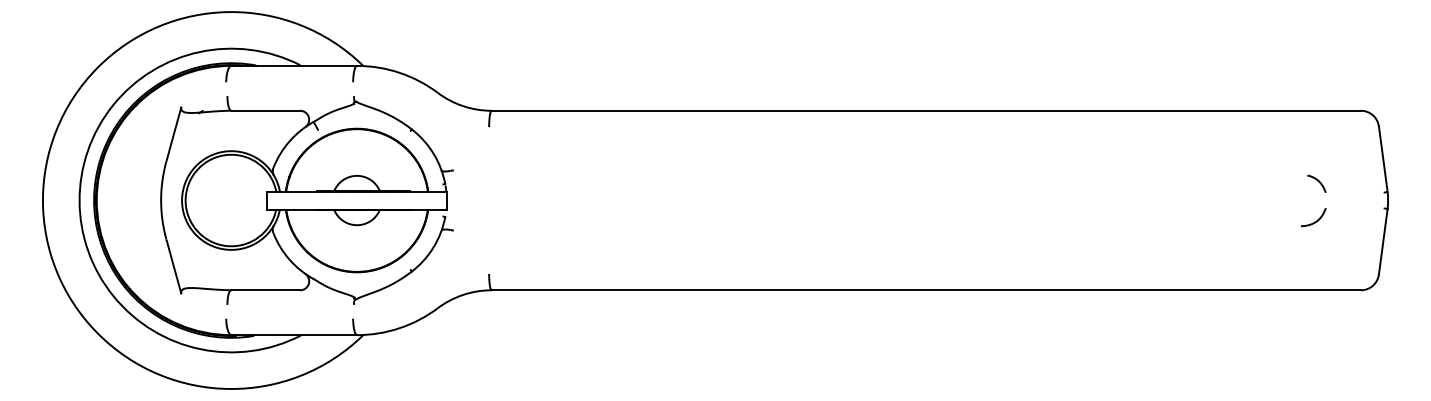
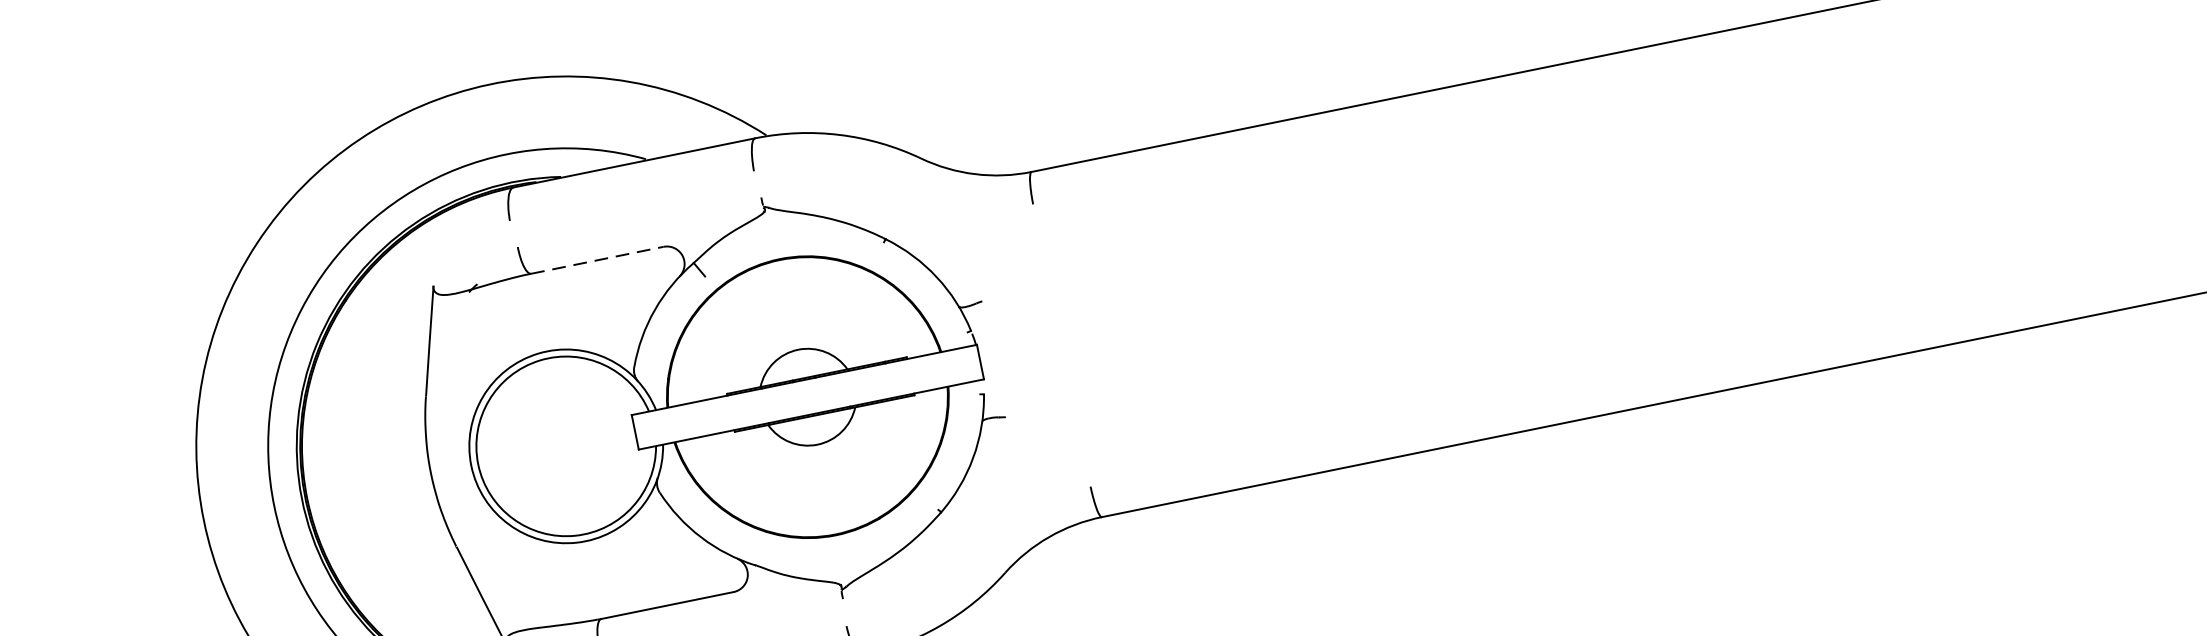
line: (266, 110) -> (598, 259), solid -> dashed

